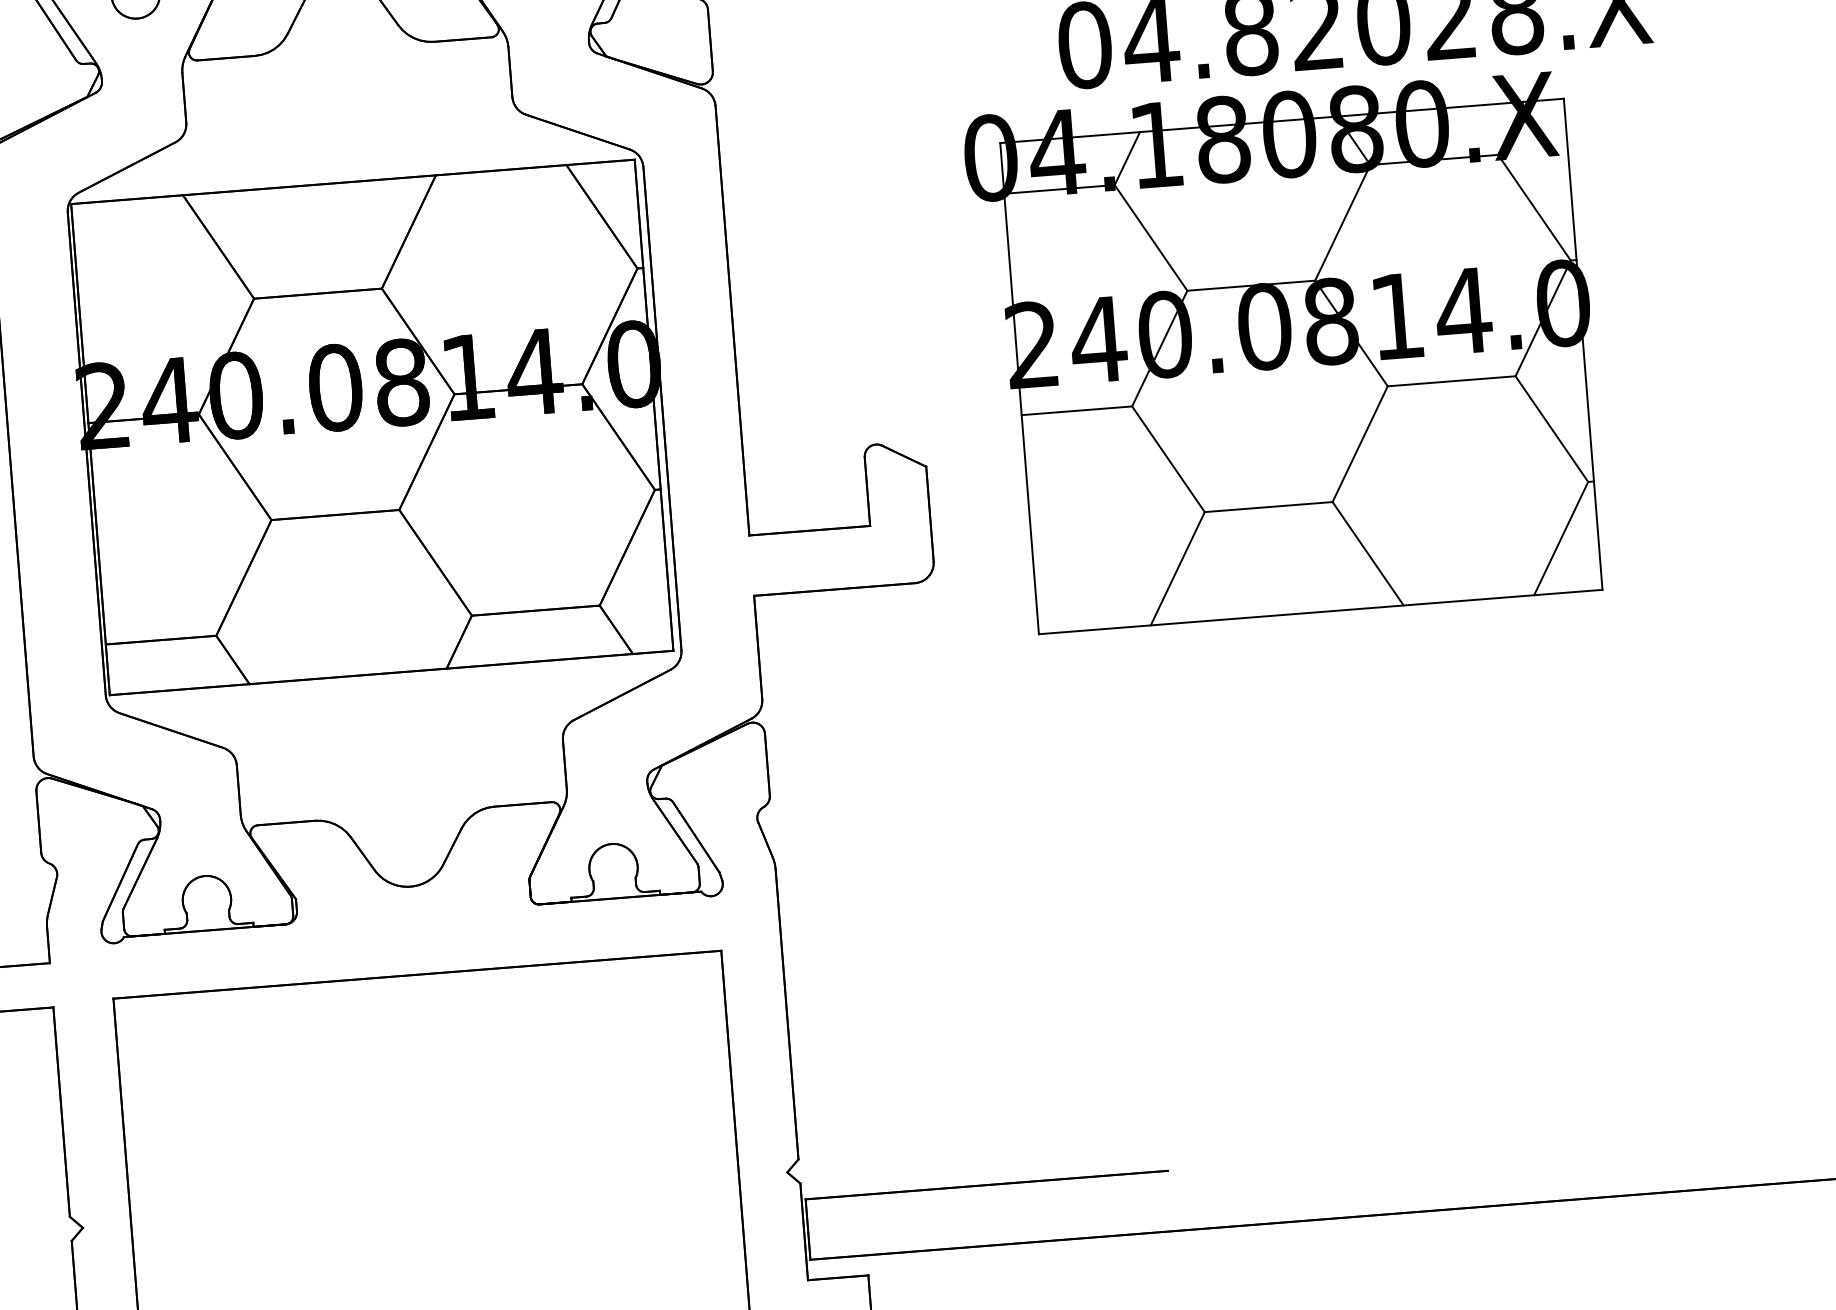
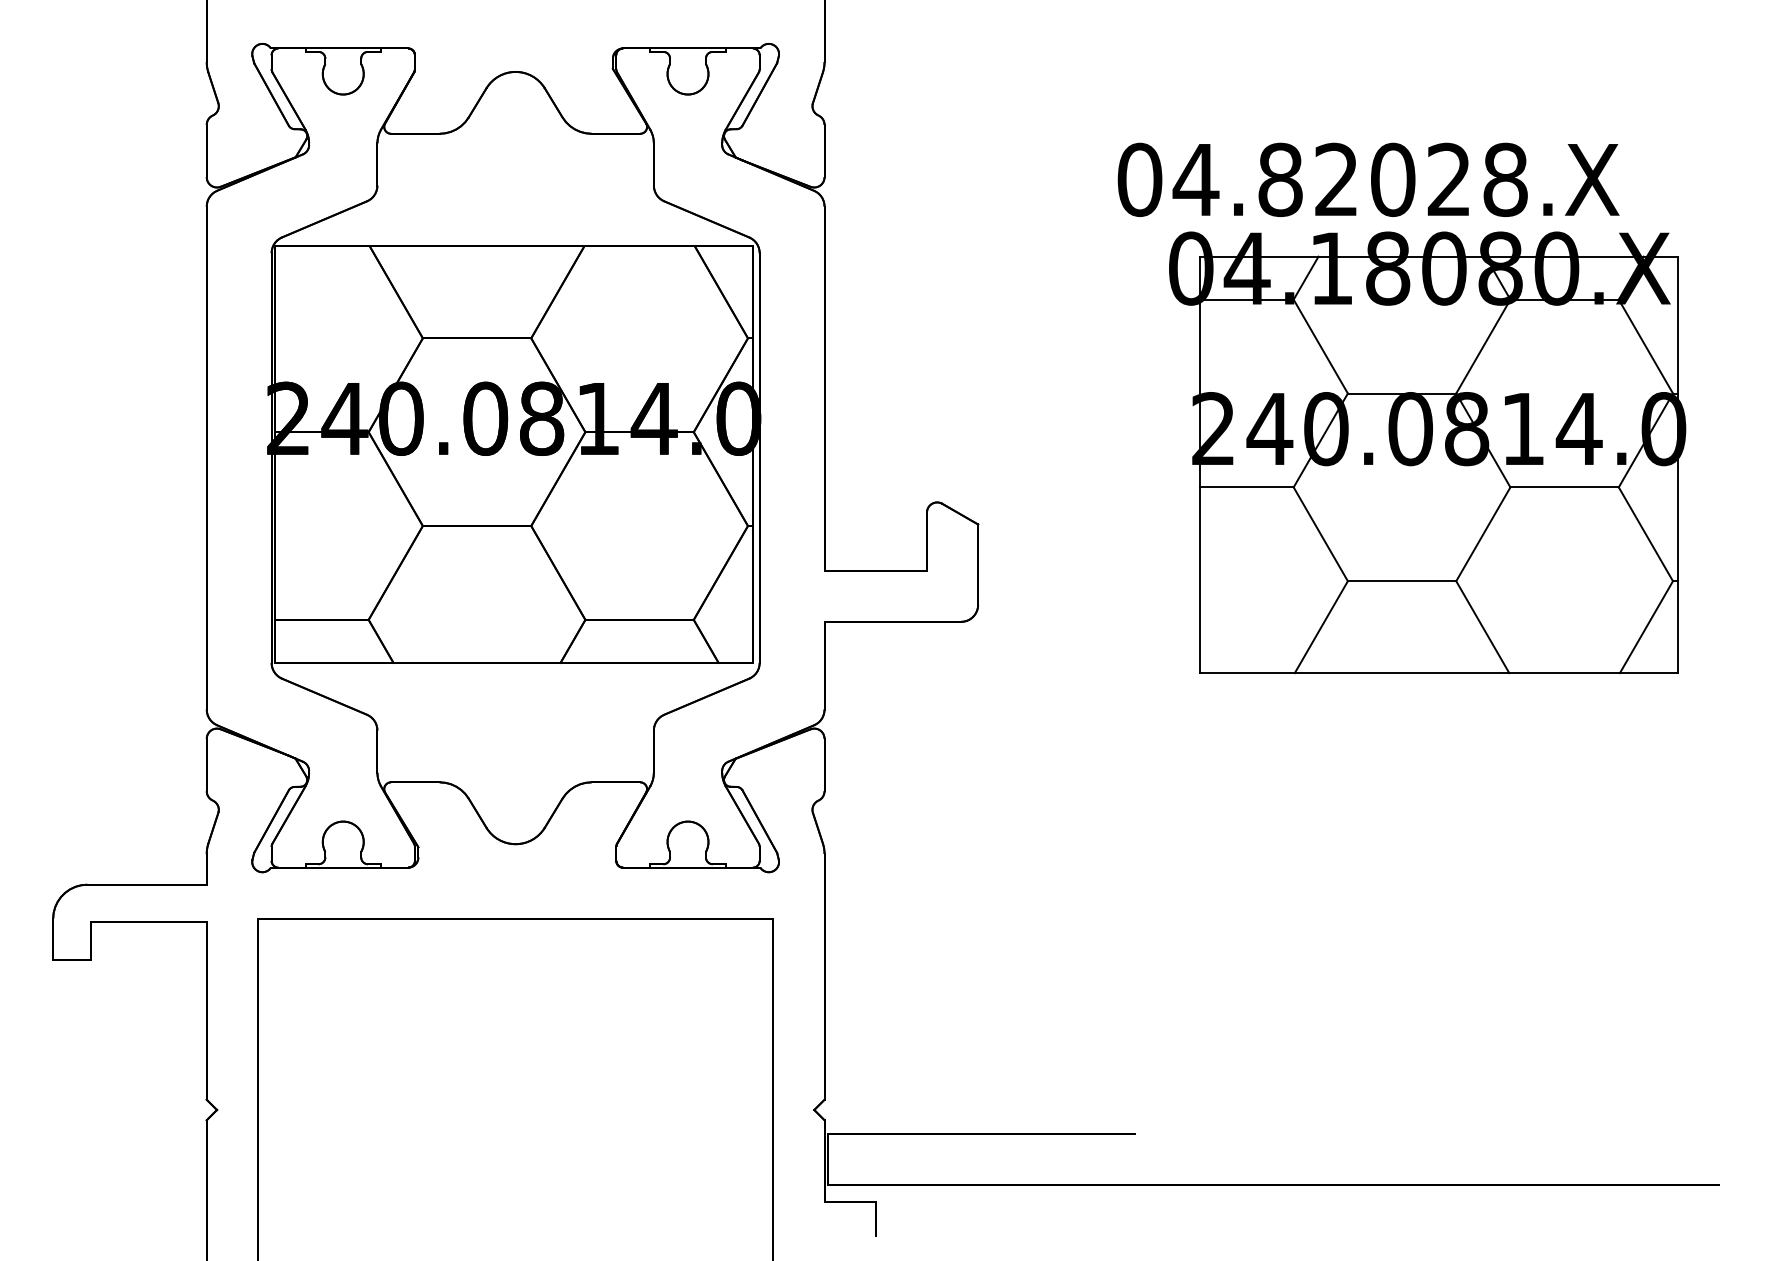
part: (1286, 352) -> (1427, 452), moved

